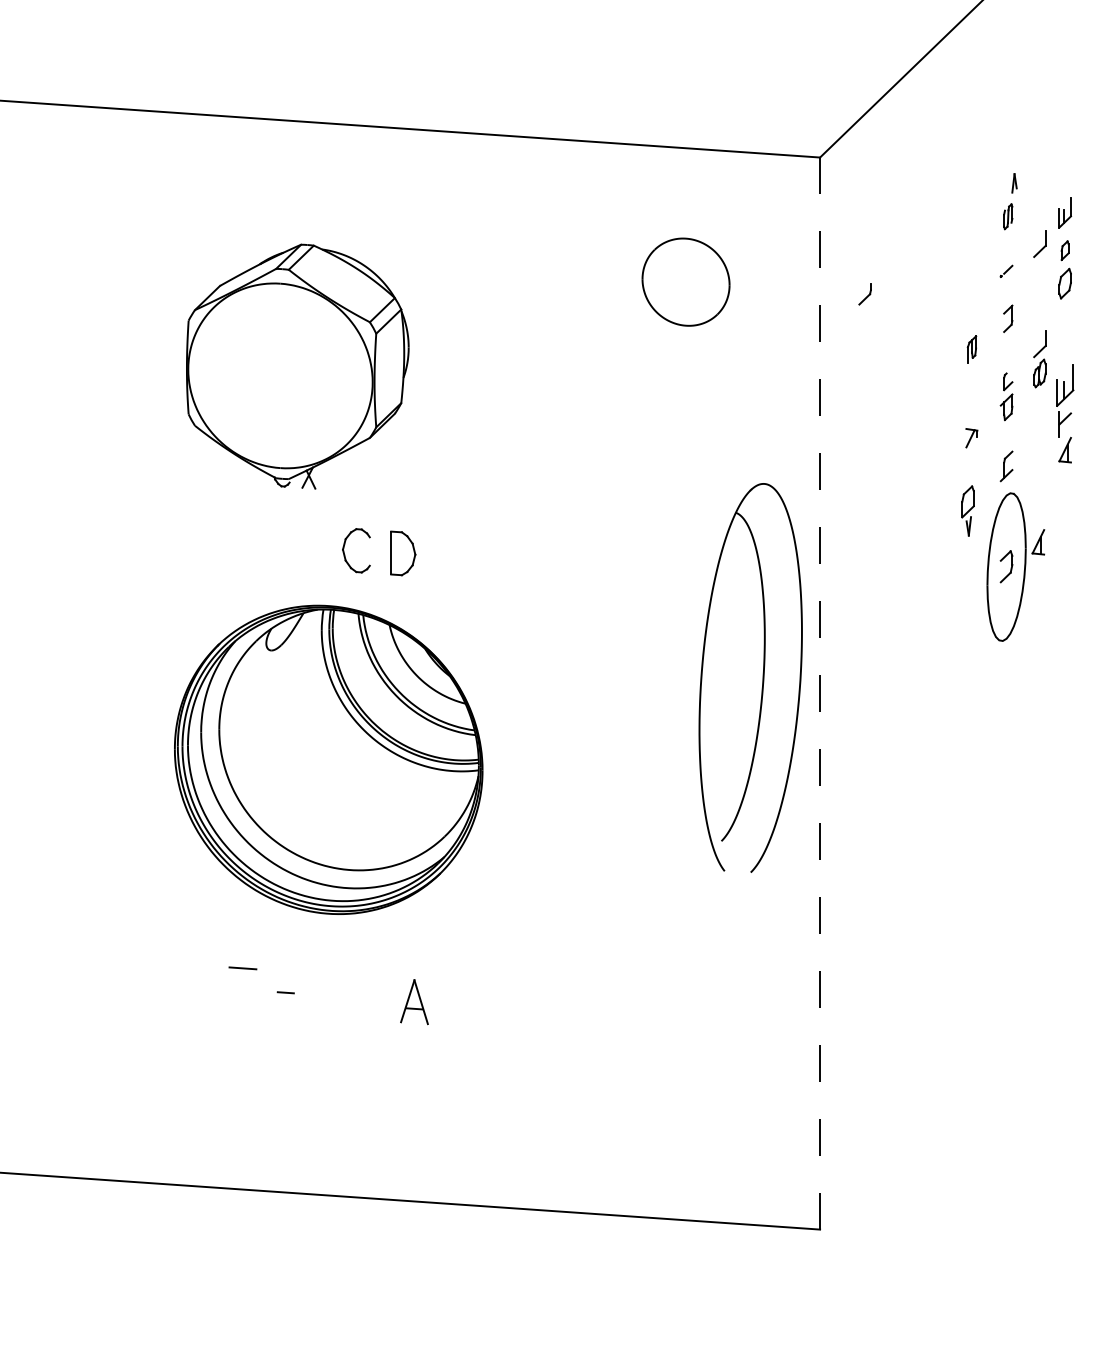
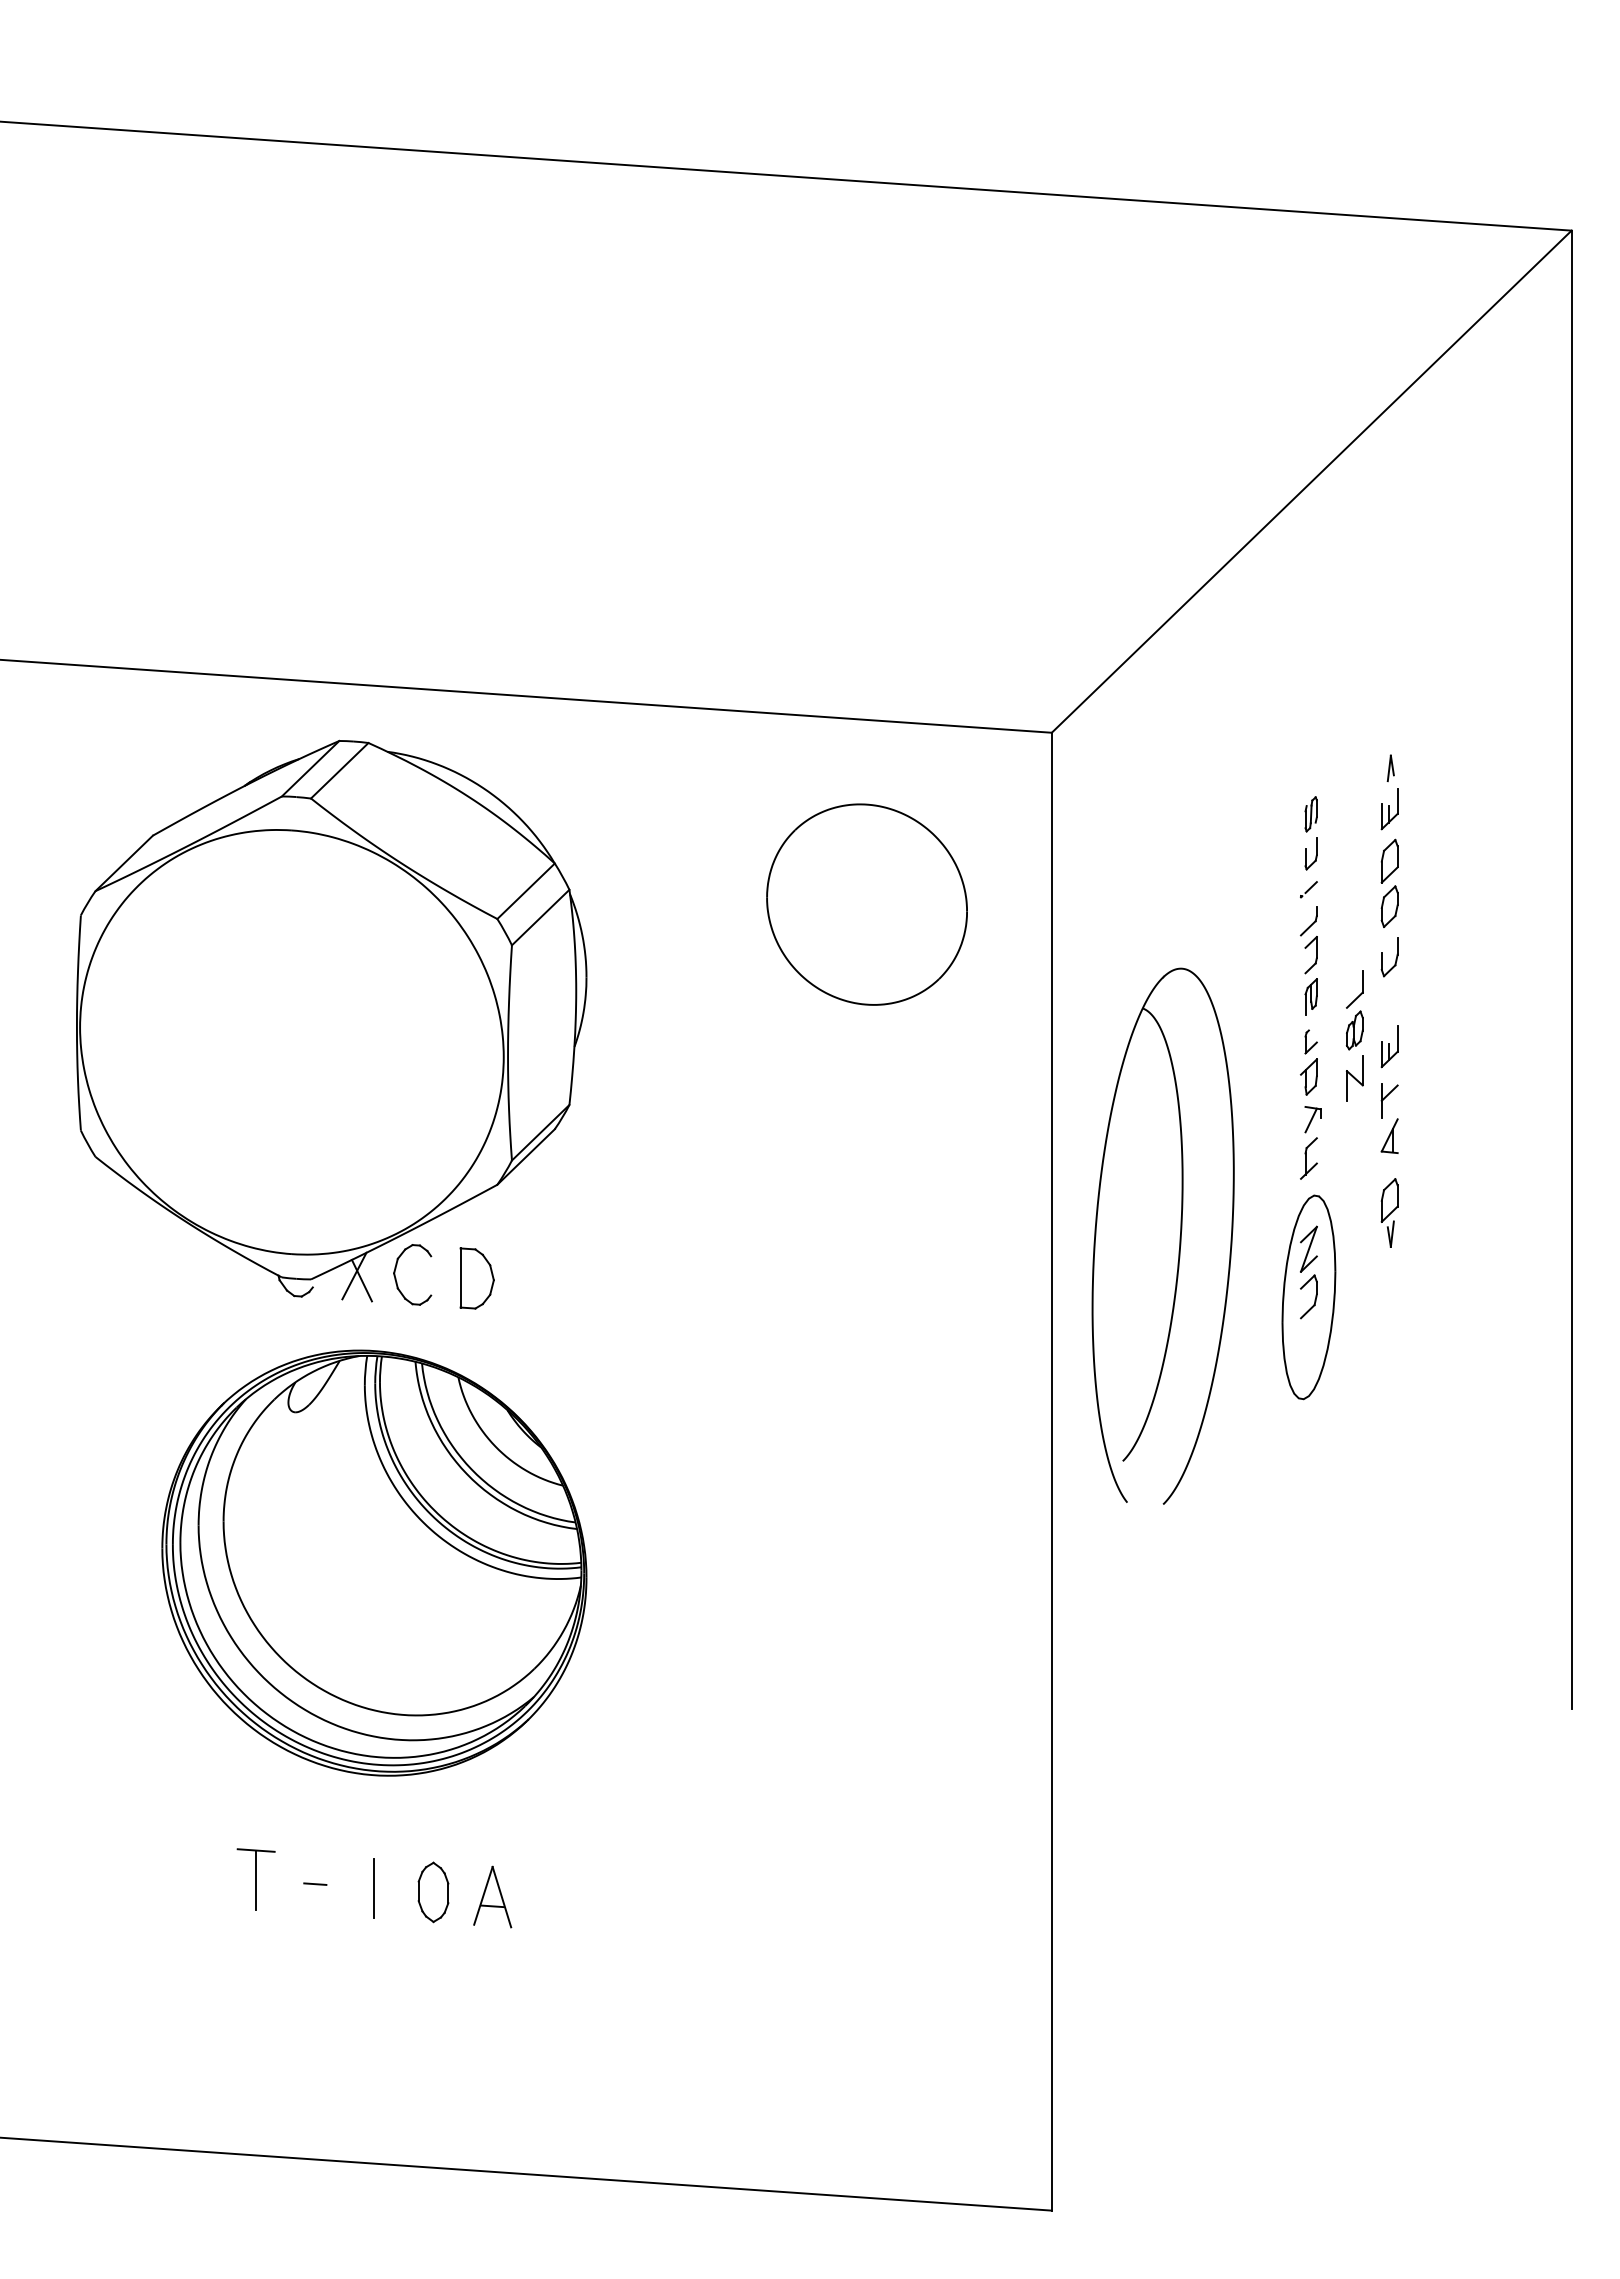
part: (1014, 183) -> (1390, 768), moved
part: (1007, 245) -> (1310, 853), added
part: (1043, 247) -> (1359, 856), removed
part: (1065, 250) -> (1389, 860), size x1.67
part: (685, 282) -> (866, 904), size x1.67
part: (864, 294) -> (1308, 921), moved
part: (1069, 321) -> (1395, 958), added
part: (971, 348) -> (1310, 996), moved
part: (297, 366) -> (331, 1020), size x1.67
part: (1065, 385) -> (1389, 1046), size x0.71
part: (1039, 408) -> (1354, 1078), added
part: (971, 438) -> (1312, 1119), moved
part: (967, 510) -> (1389, 1212), moved
part: (1006, 531) -> (1308, 1248), added
part: (1038, 541) -> (1352, 1262), removed
part: (762, 678) -> (1179, 1236), moved
line: (819, 693) -> (1051, 1471), dashed -> solid
line: (243, 989) -> (256, 1879), added
line: (328, 995) -> (374, 1887), added
part: (371, 998) -> (433, 1892), added

